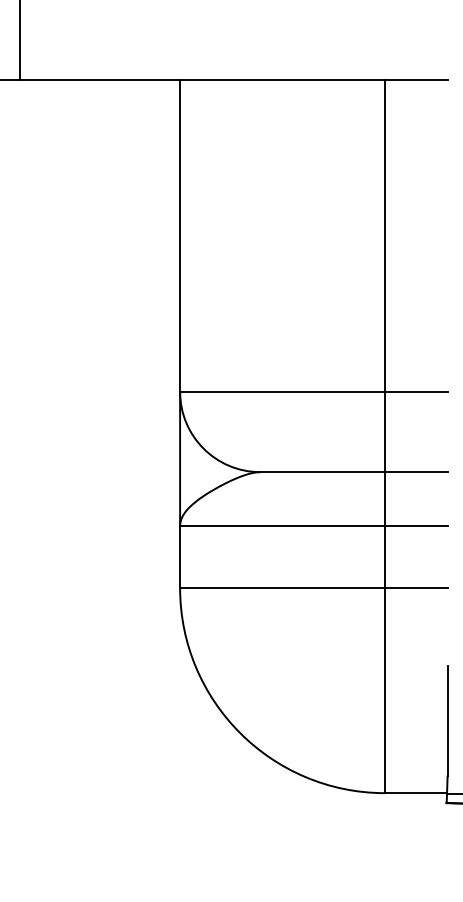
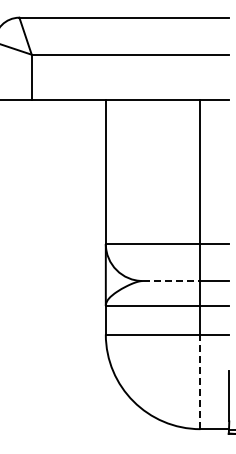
line: (322, 473) -> (171, 281), solid -> dashed
line: (385, 689) -> (200, 381), solid -> dashed

